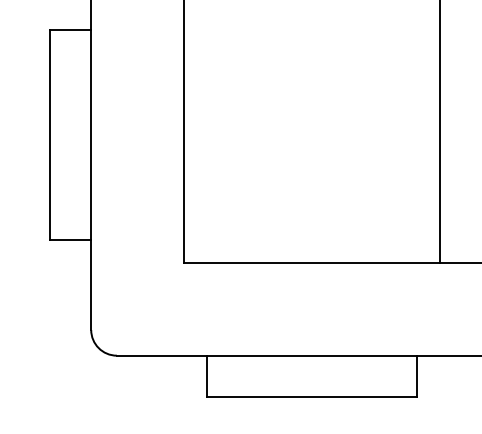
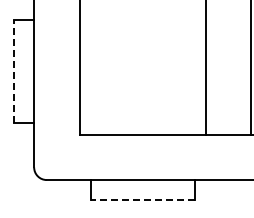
line: (49, 135) -> (13, 71), solid -> dashed
line: (311, 397) -> (142, 200), solid -> dashed

